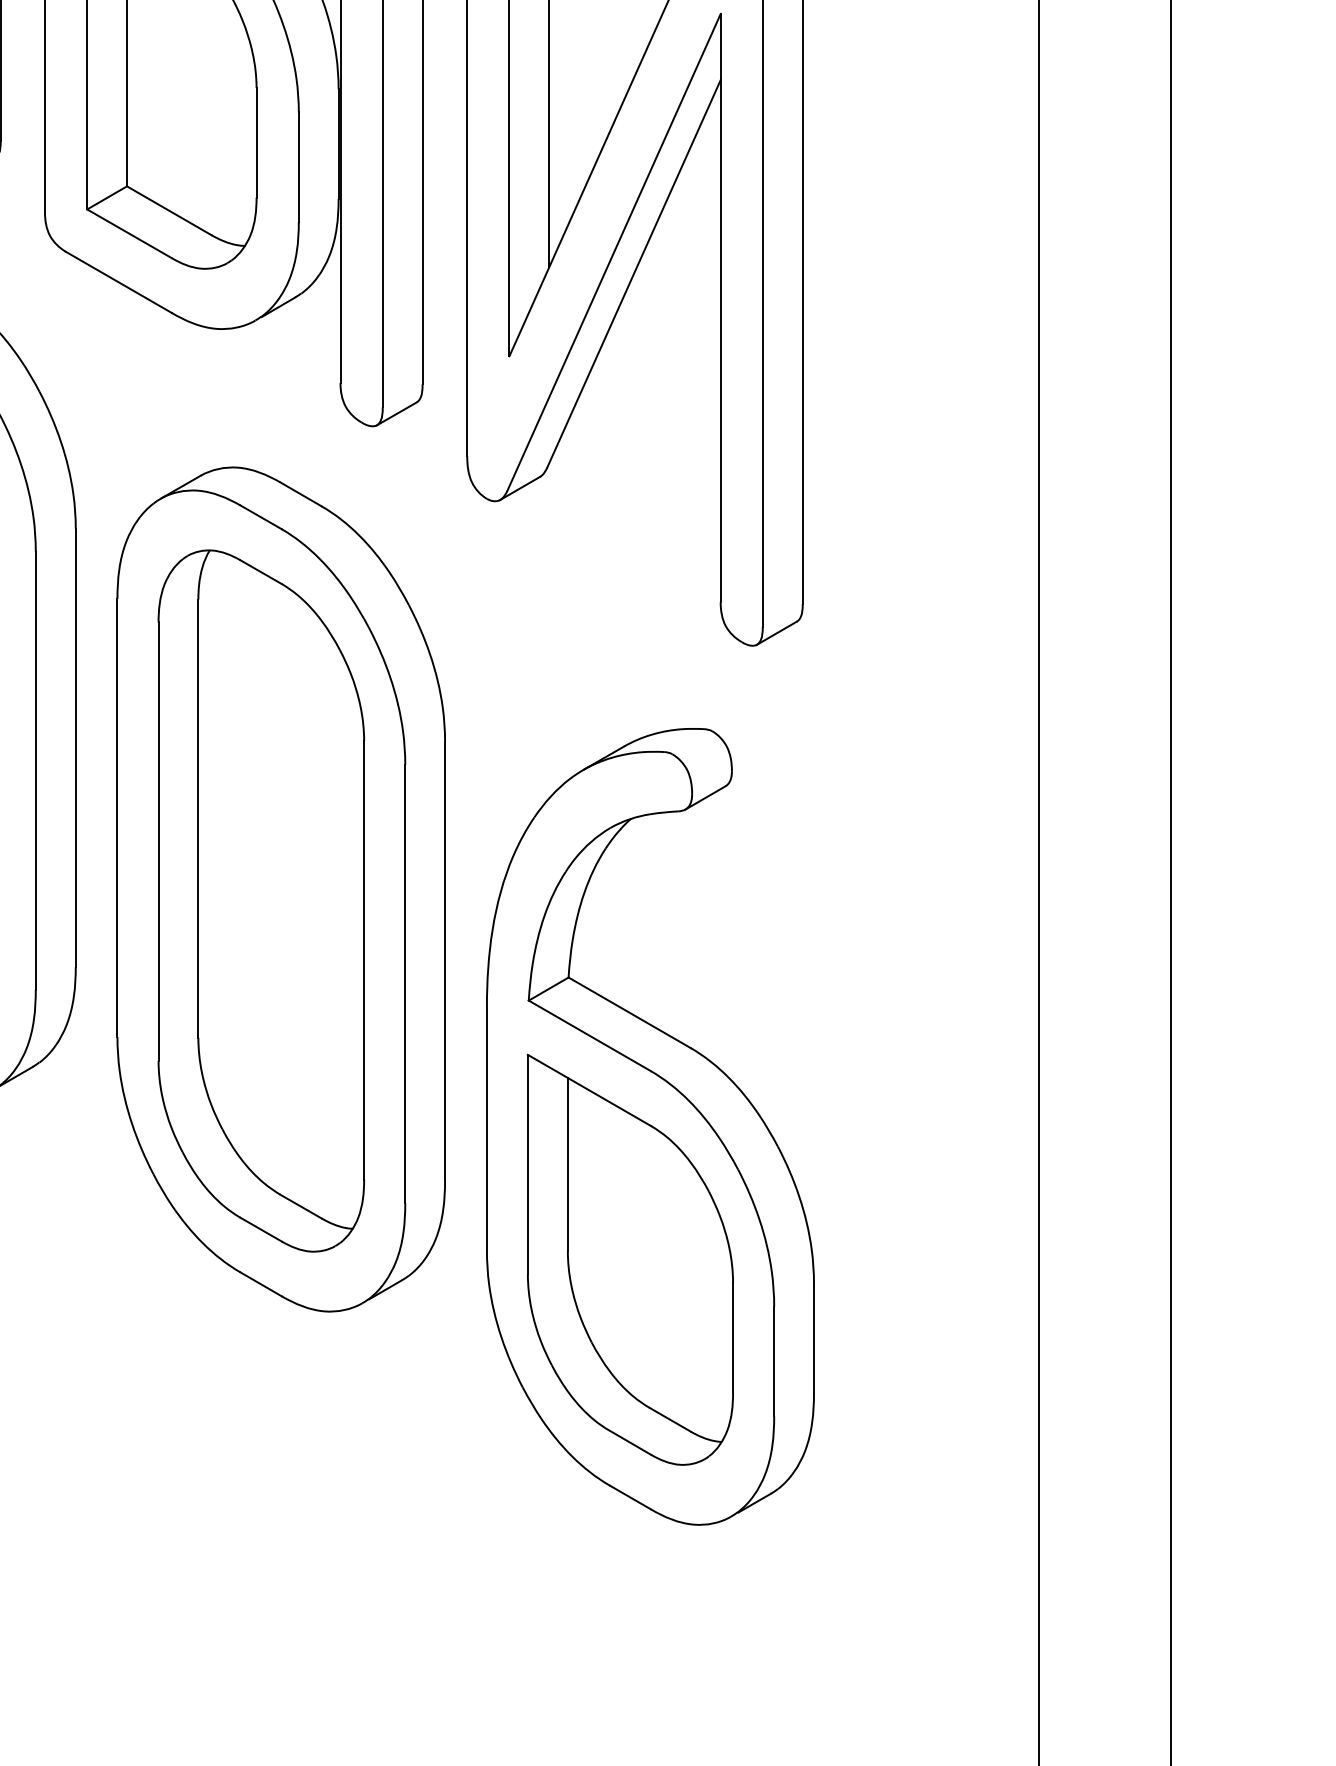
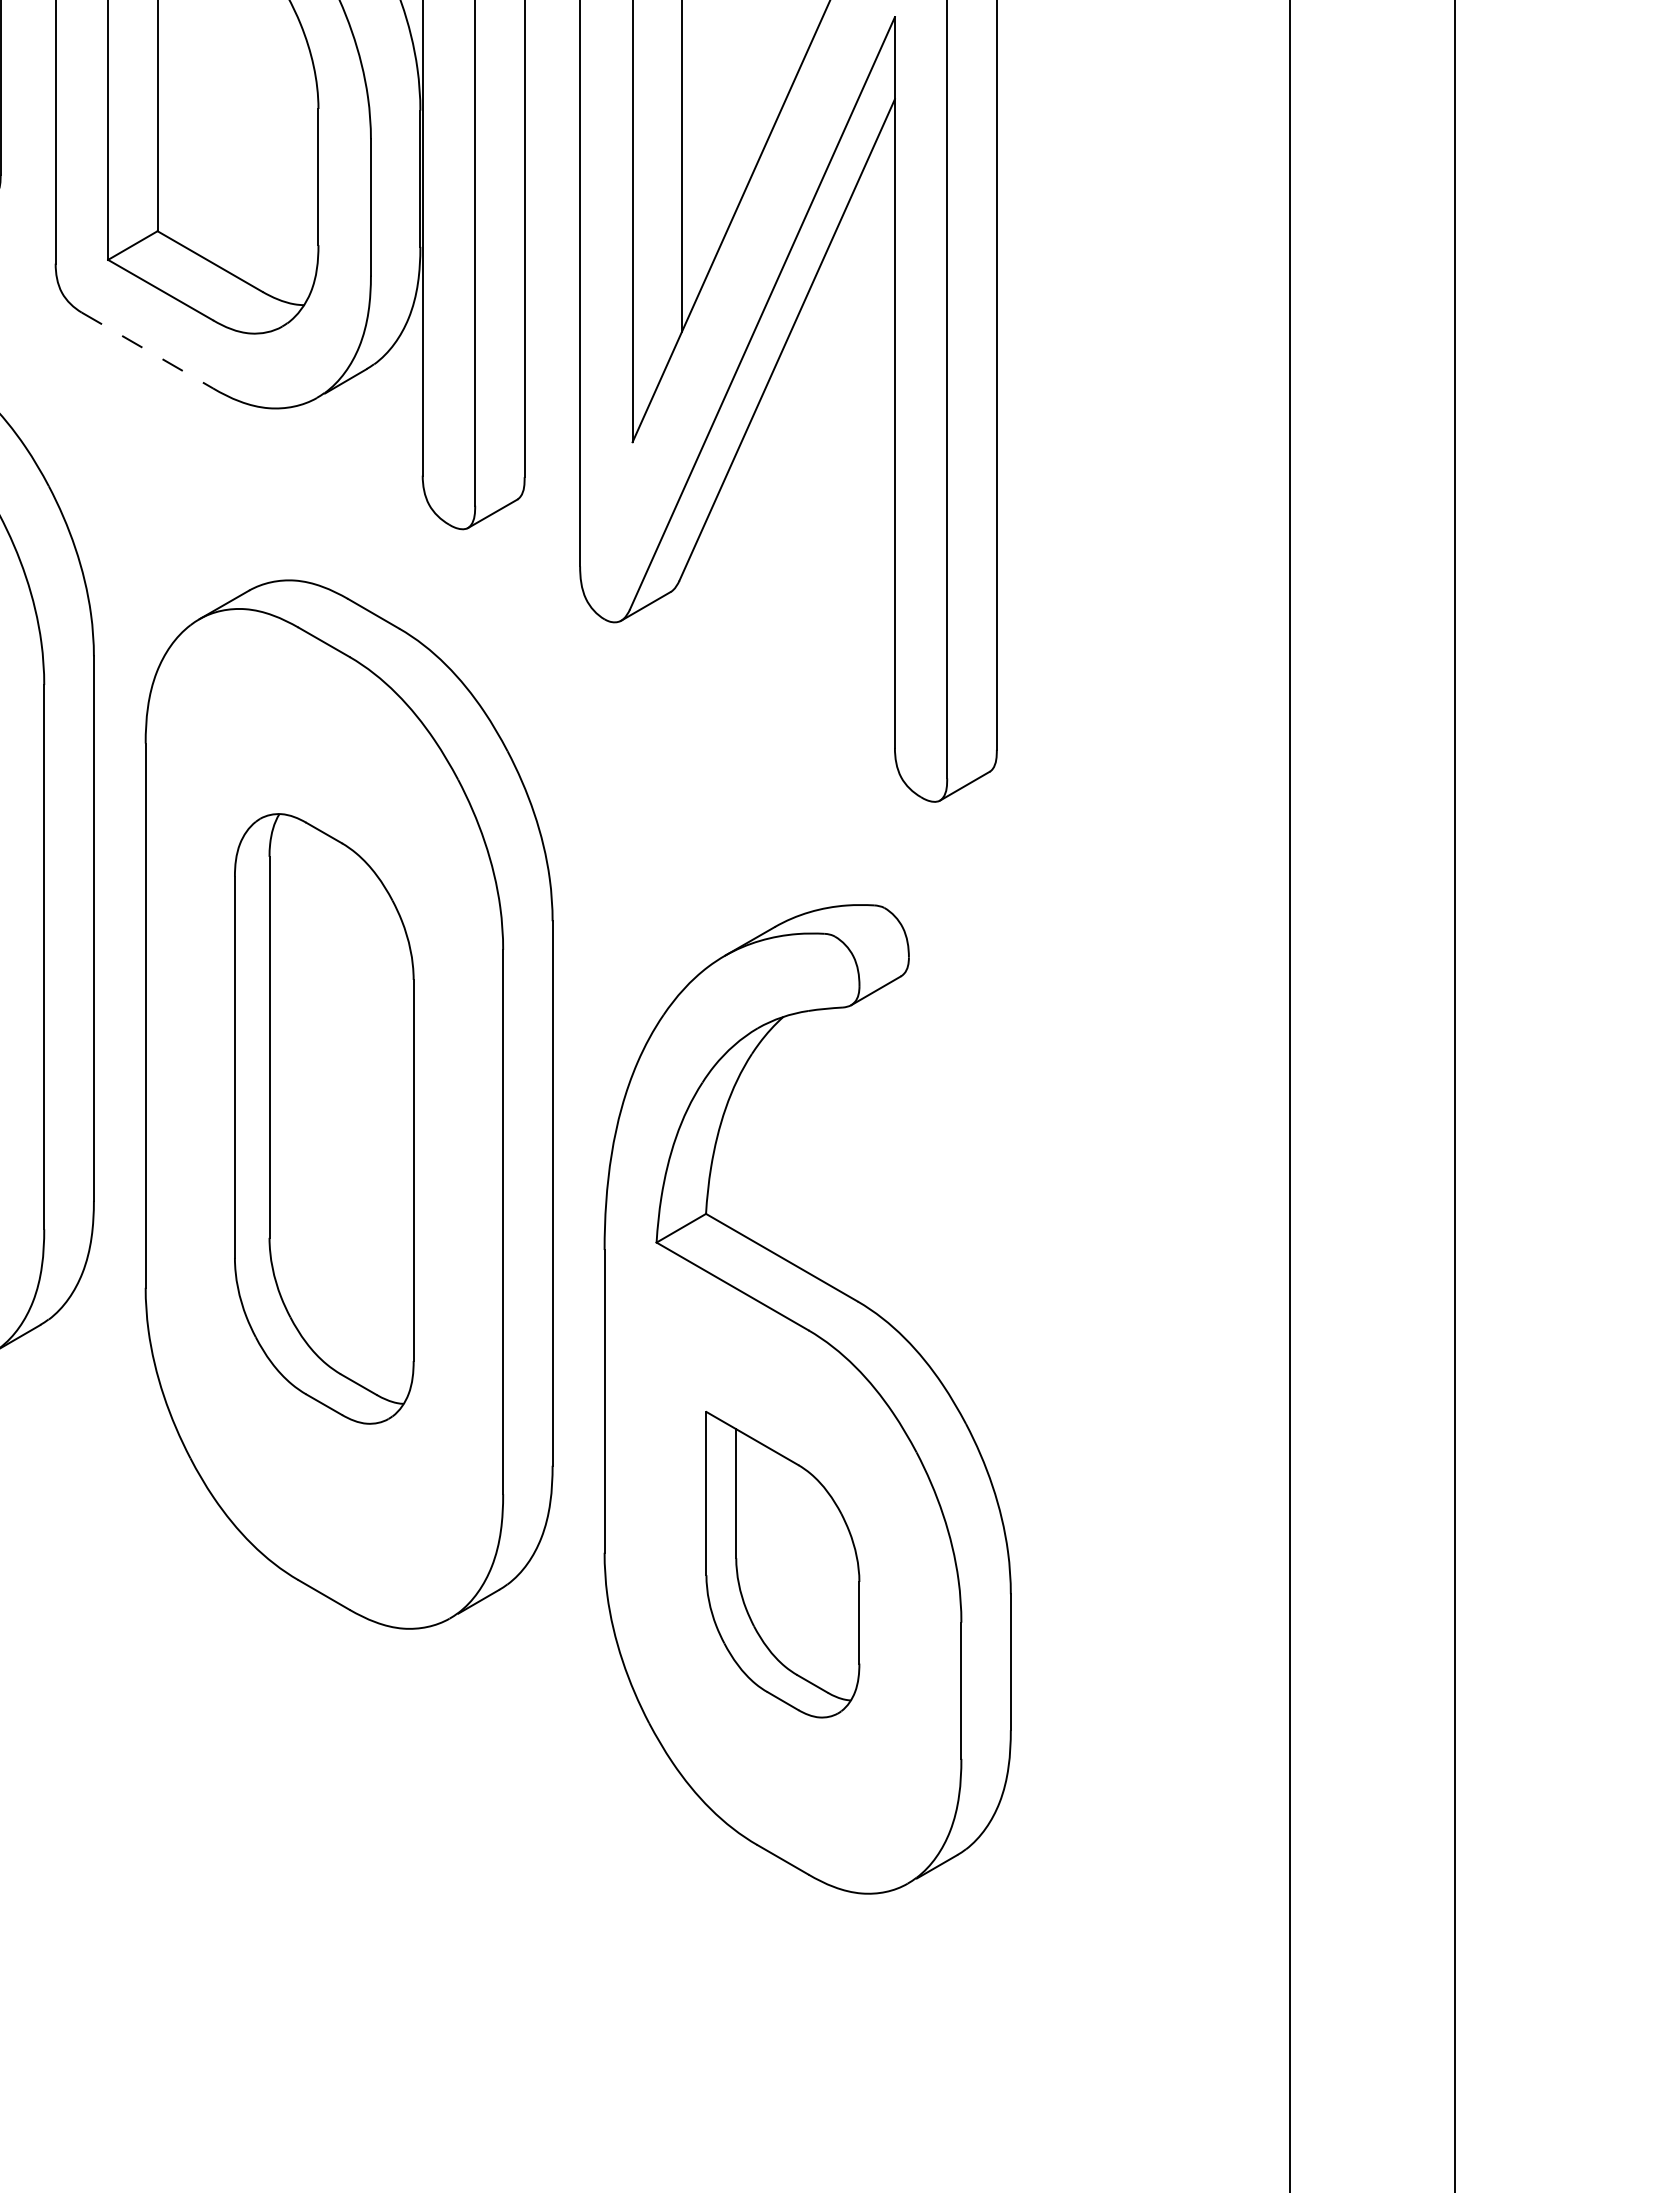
line: (118, 282) -> (147, 350), solid -> dashed
part: (260, 900) -> (323, 1118), size x0.7
part: (630, 1259) -> (782, 1564), size x0.6

